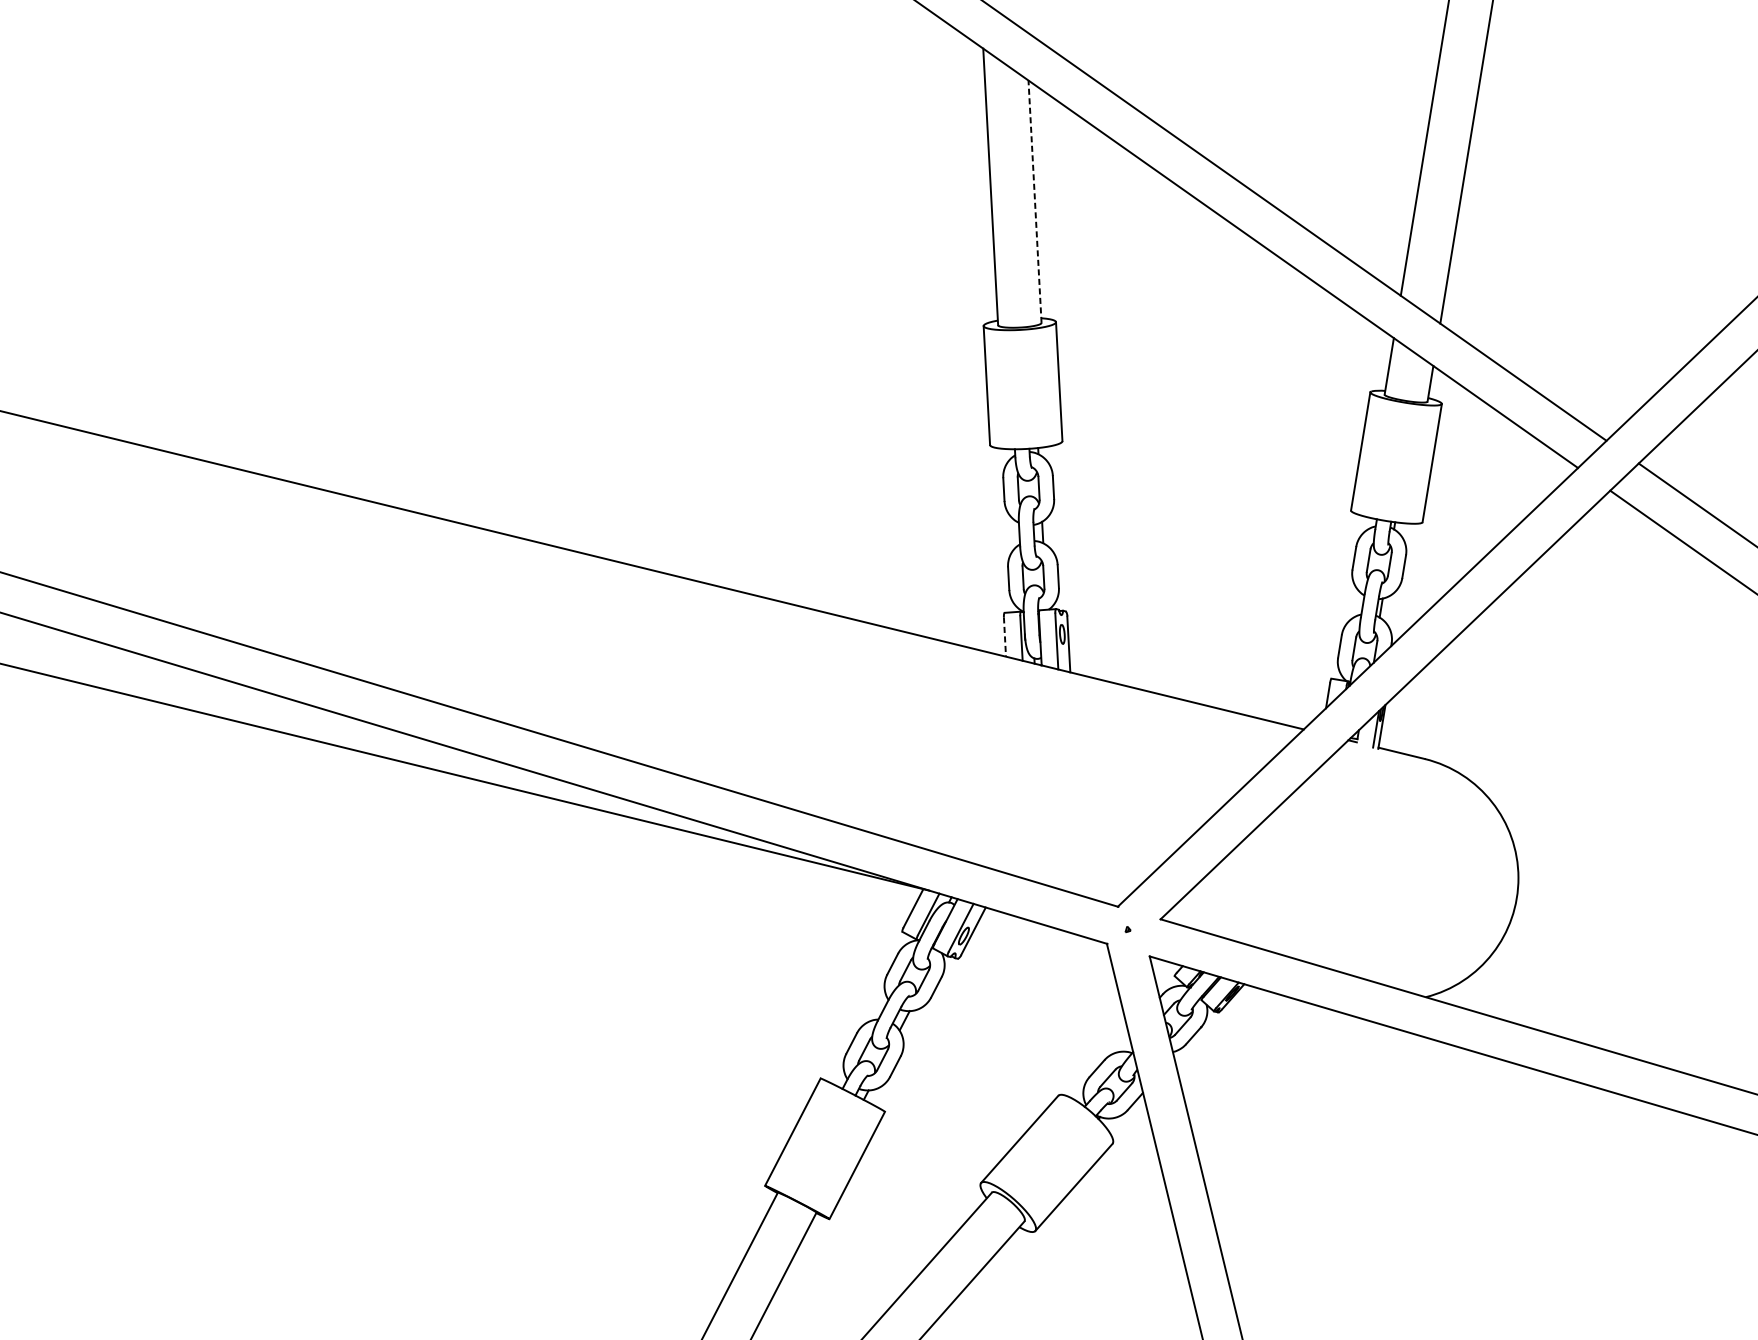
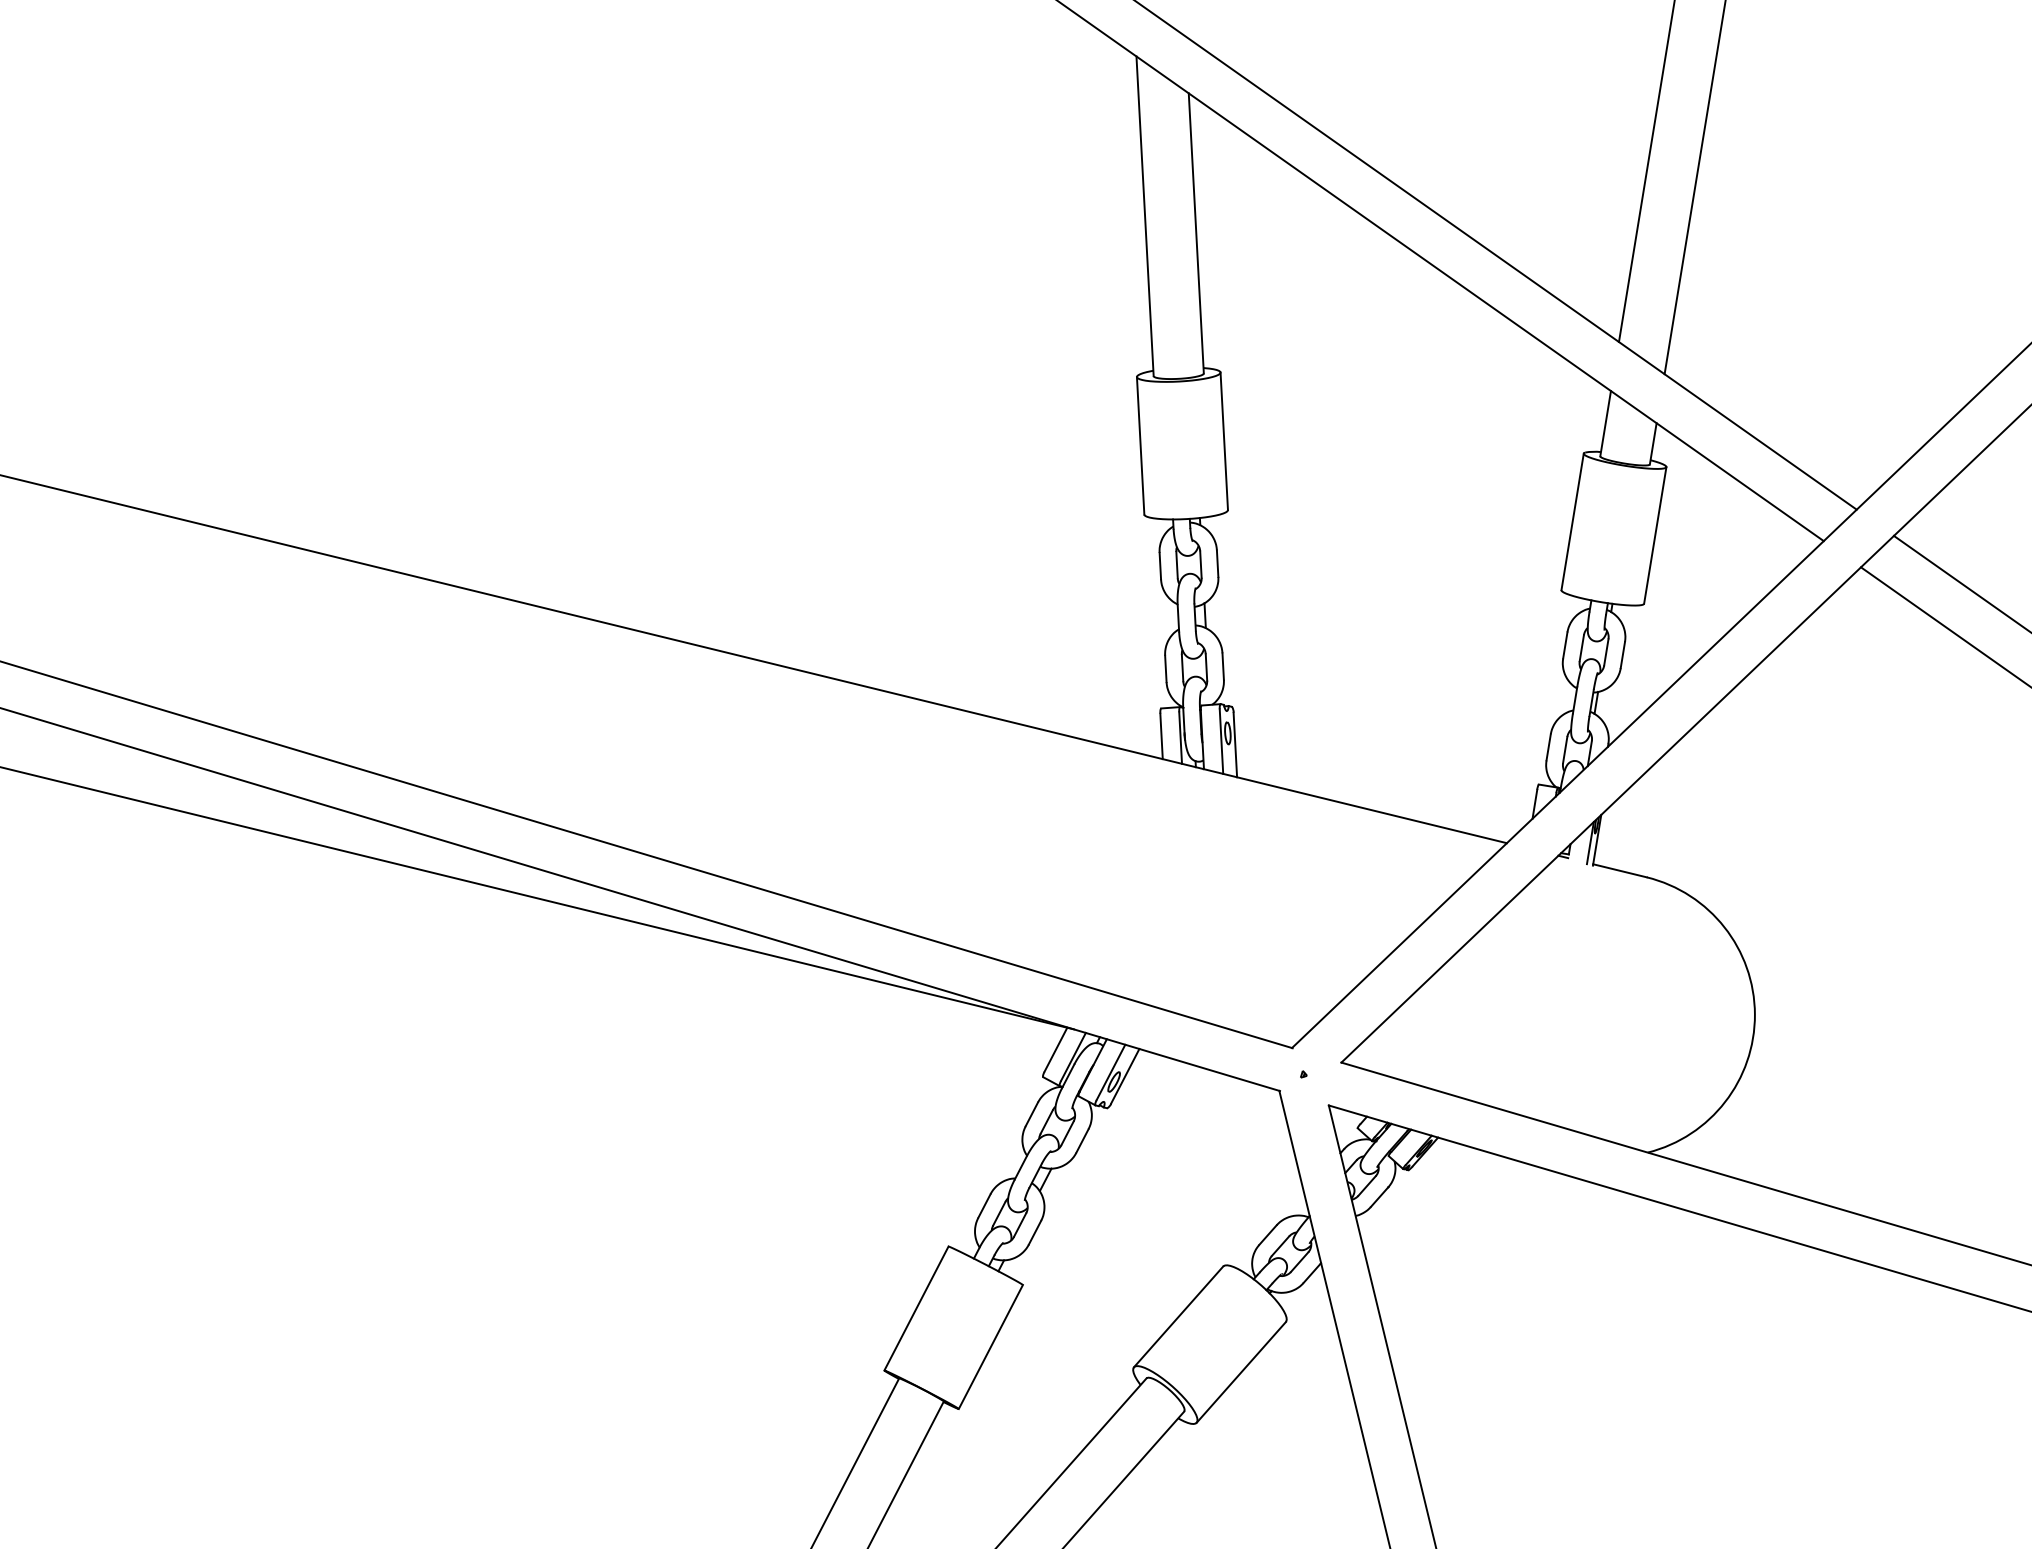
line: (1035, 200) -> (1196, 232), dashed -> solid
line: (1004, 637) -> (1161, 736), dashed -> solid

